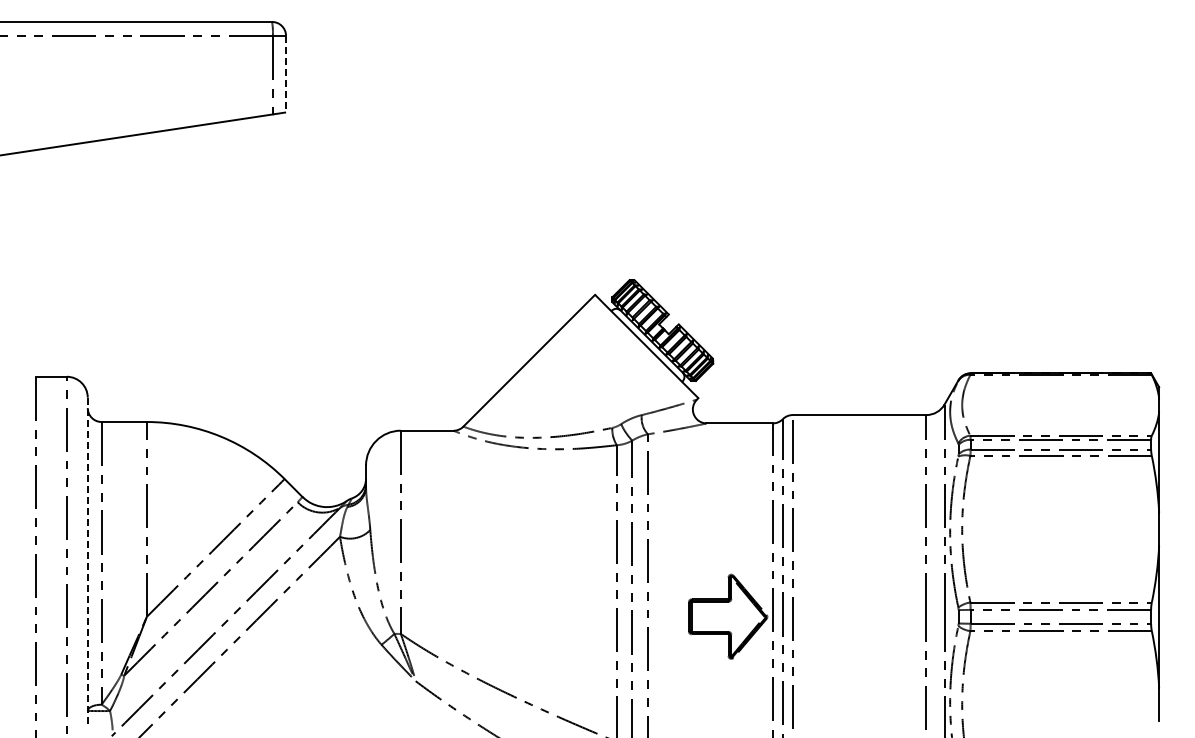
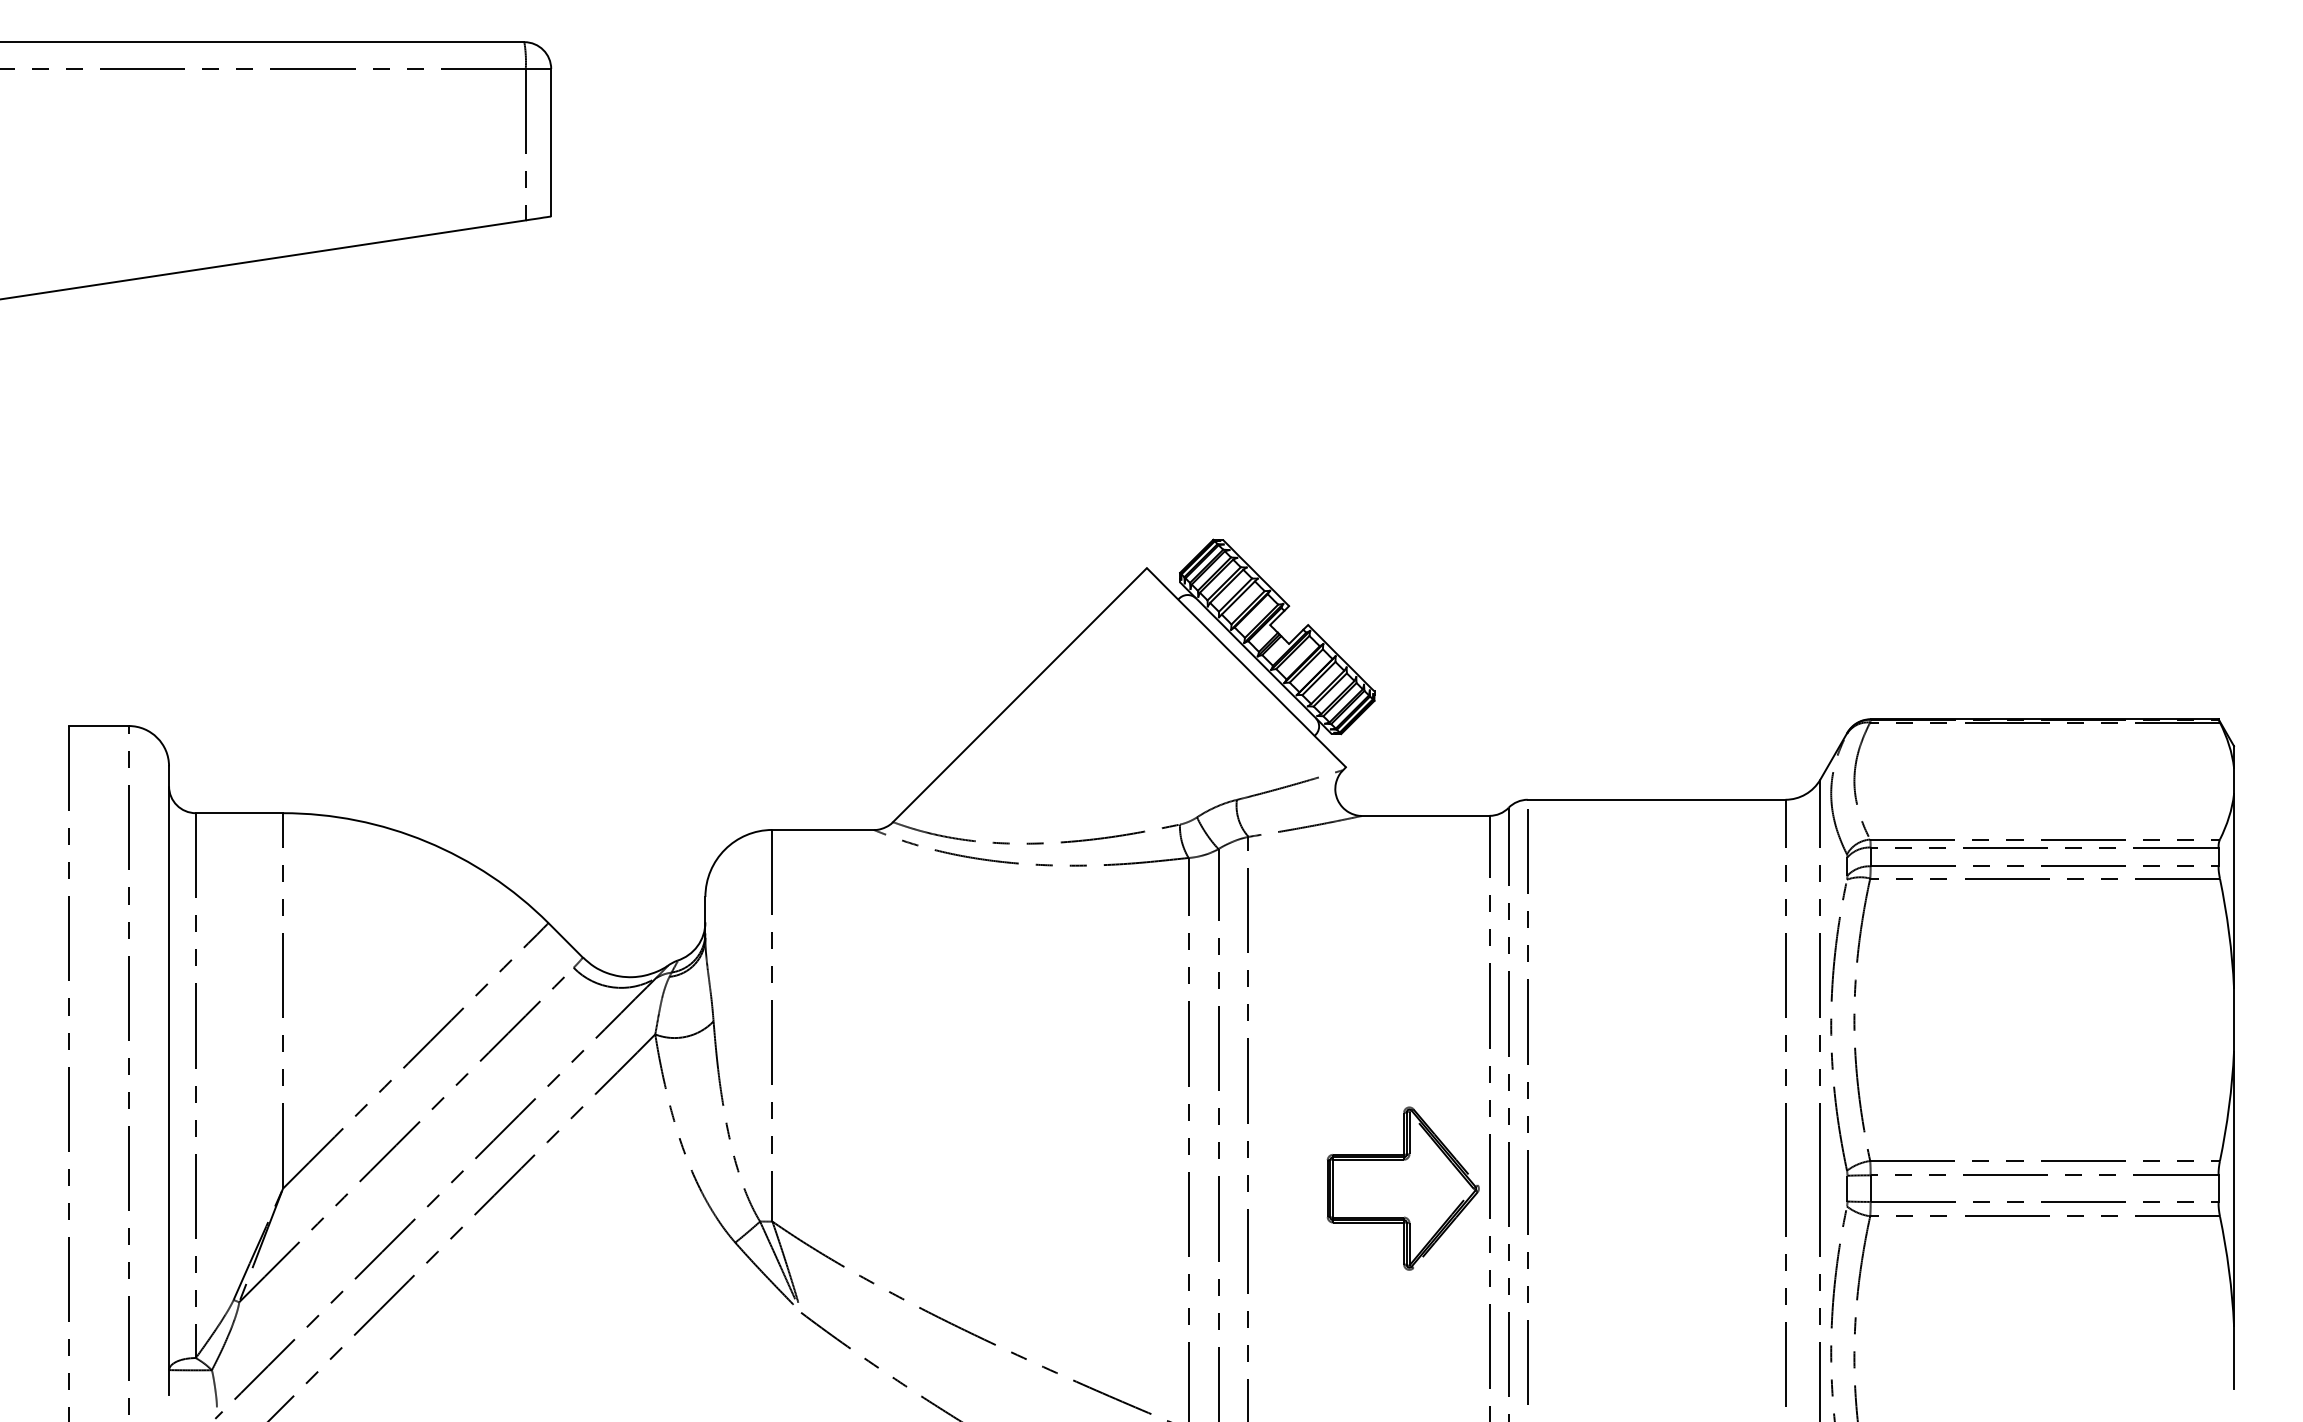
line: (286, 74) -> (552, 143), dashed -> solid
line: (87, 561) -> (168, 1082), dashed -> solid

